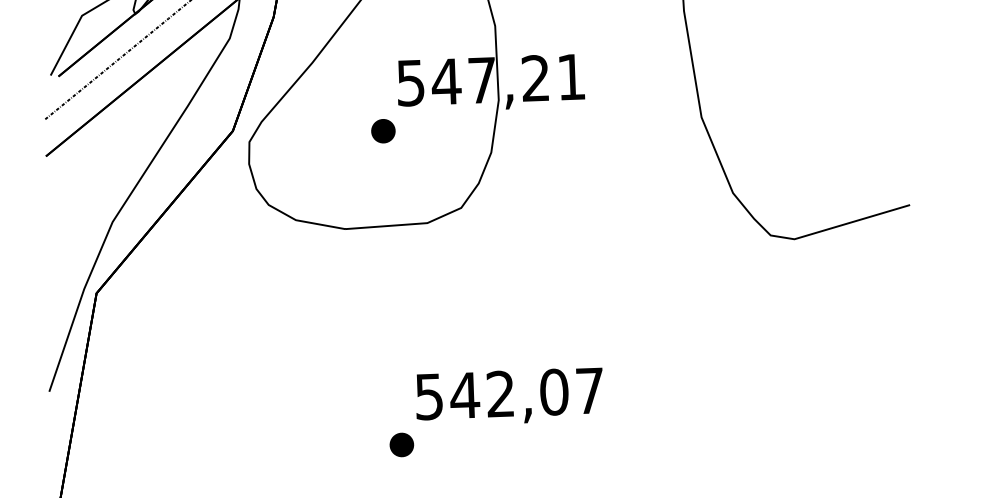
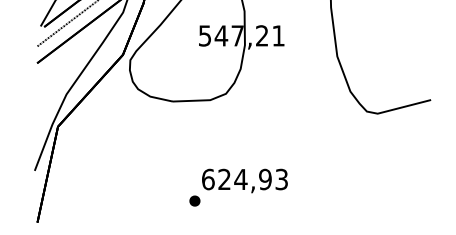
part: (382, 131) -> (191, 57), removed
text: (508, 393) -> (244, 179), 542,07 -> 624,93

